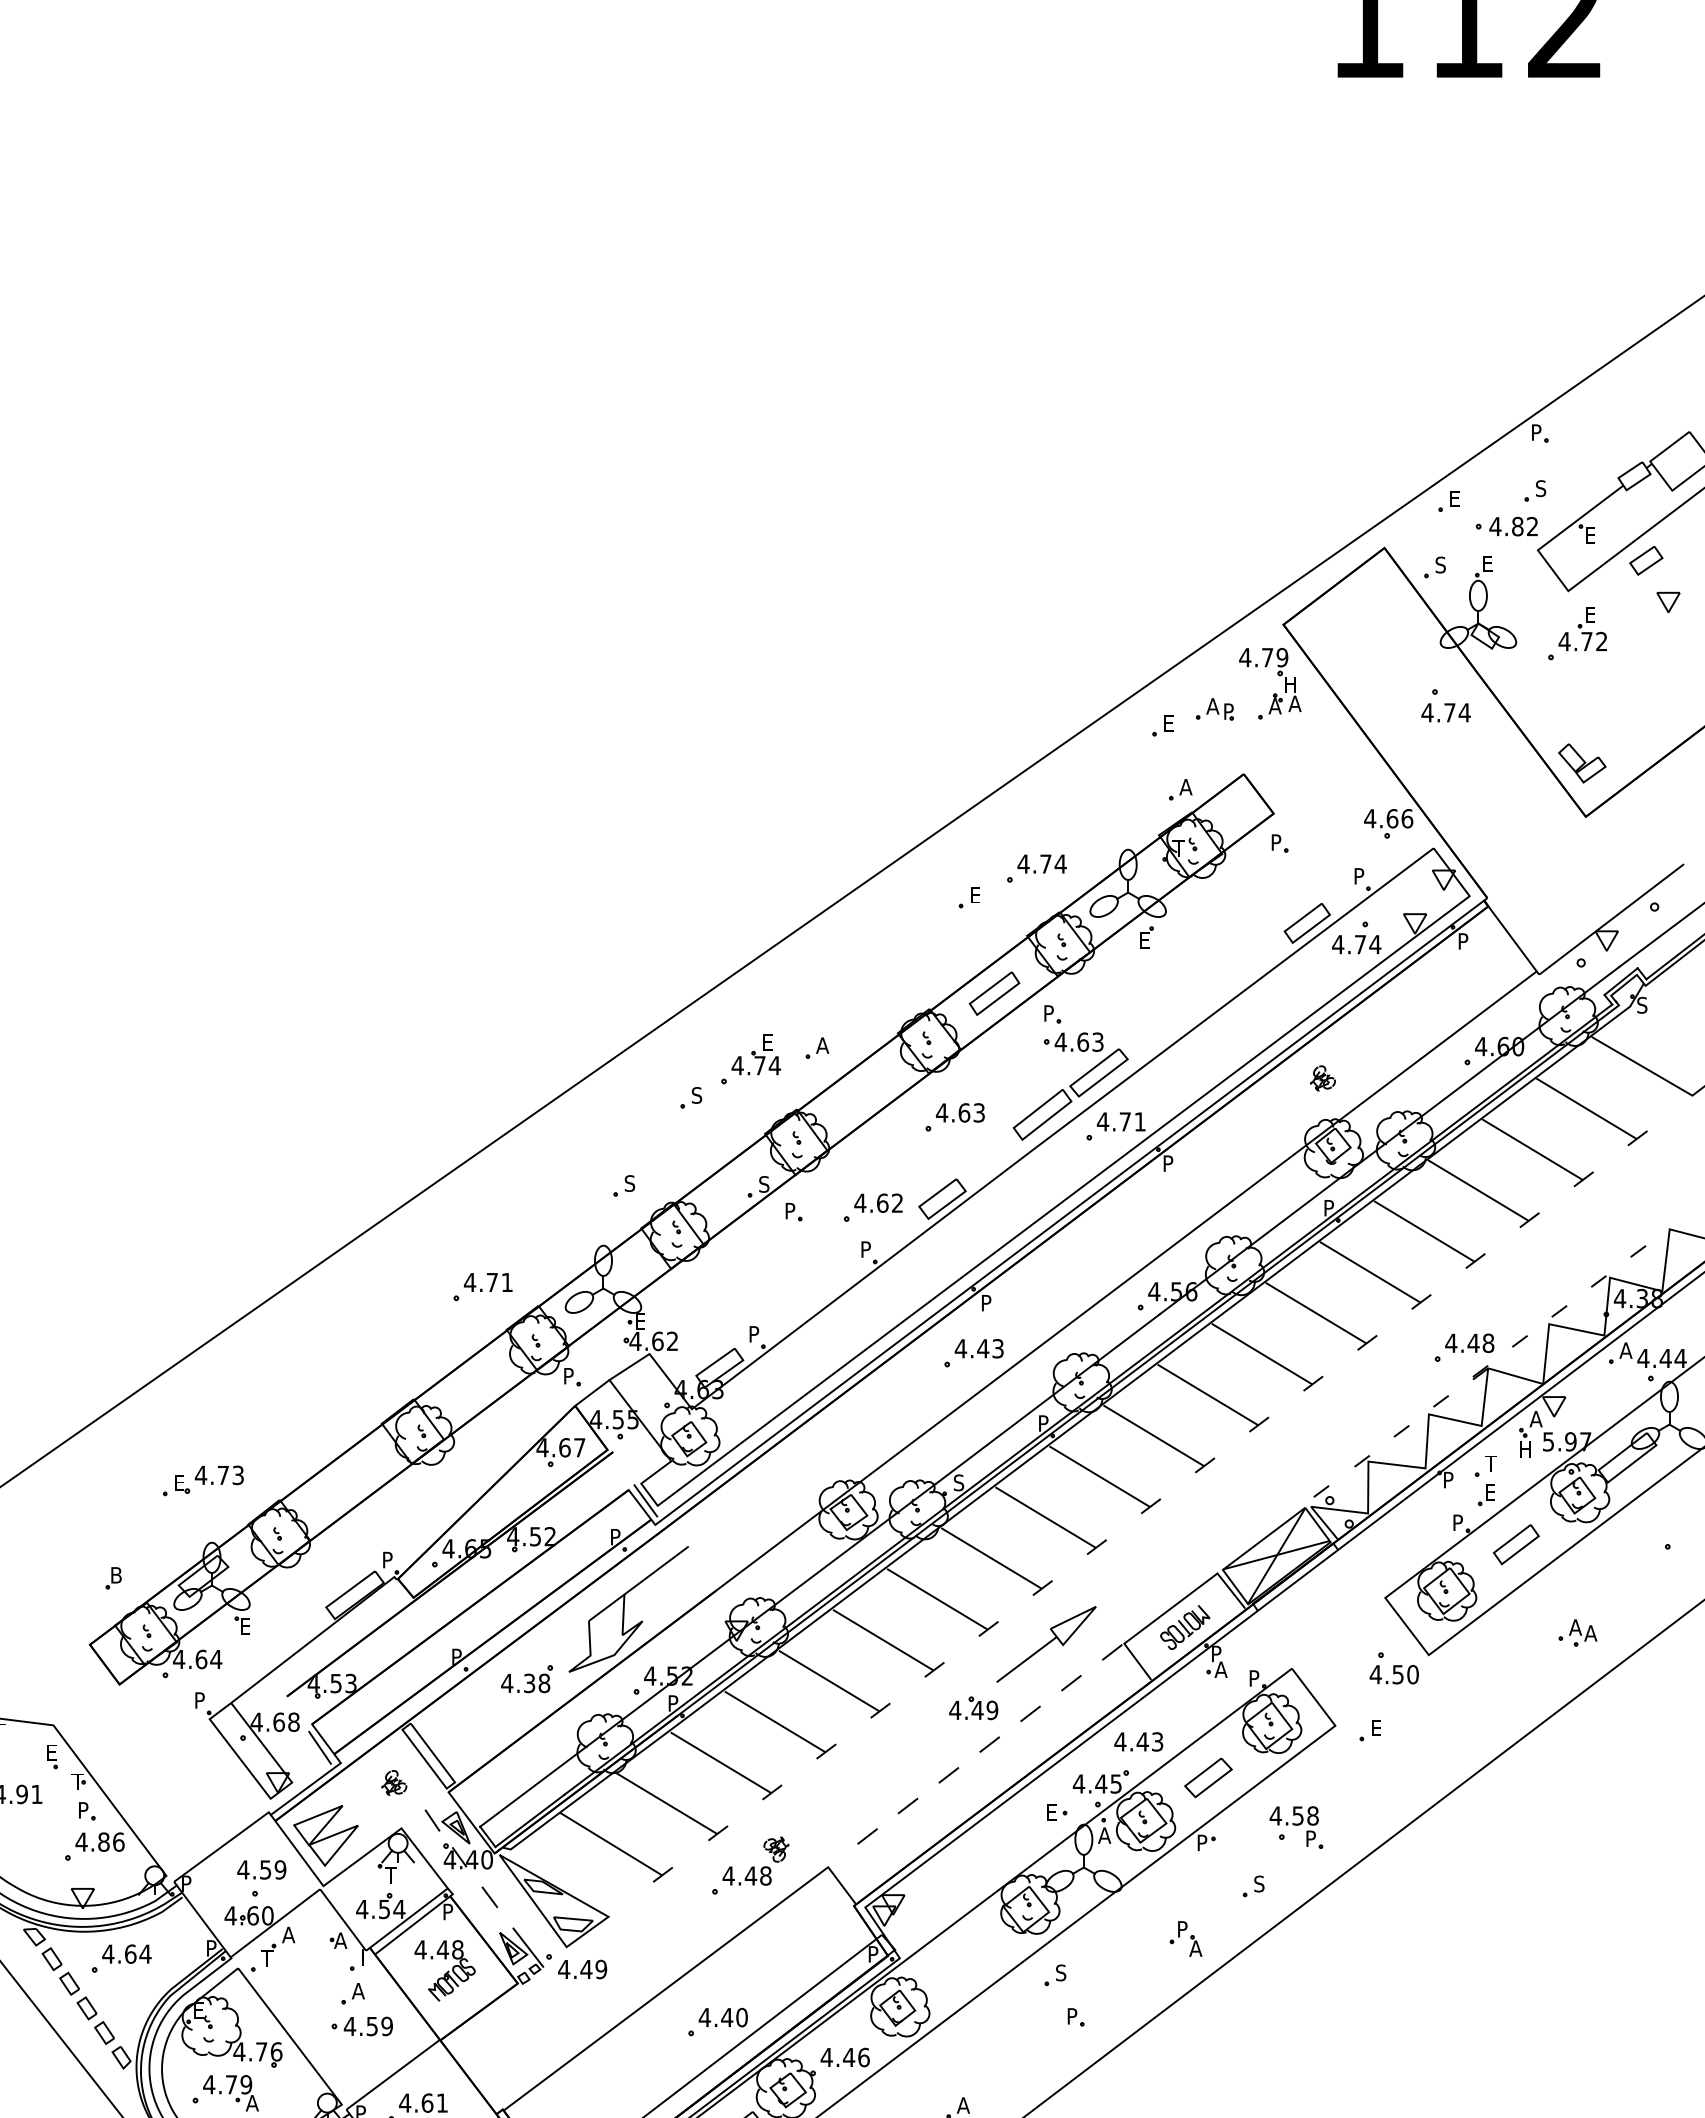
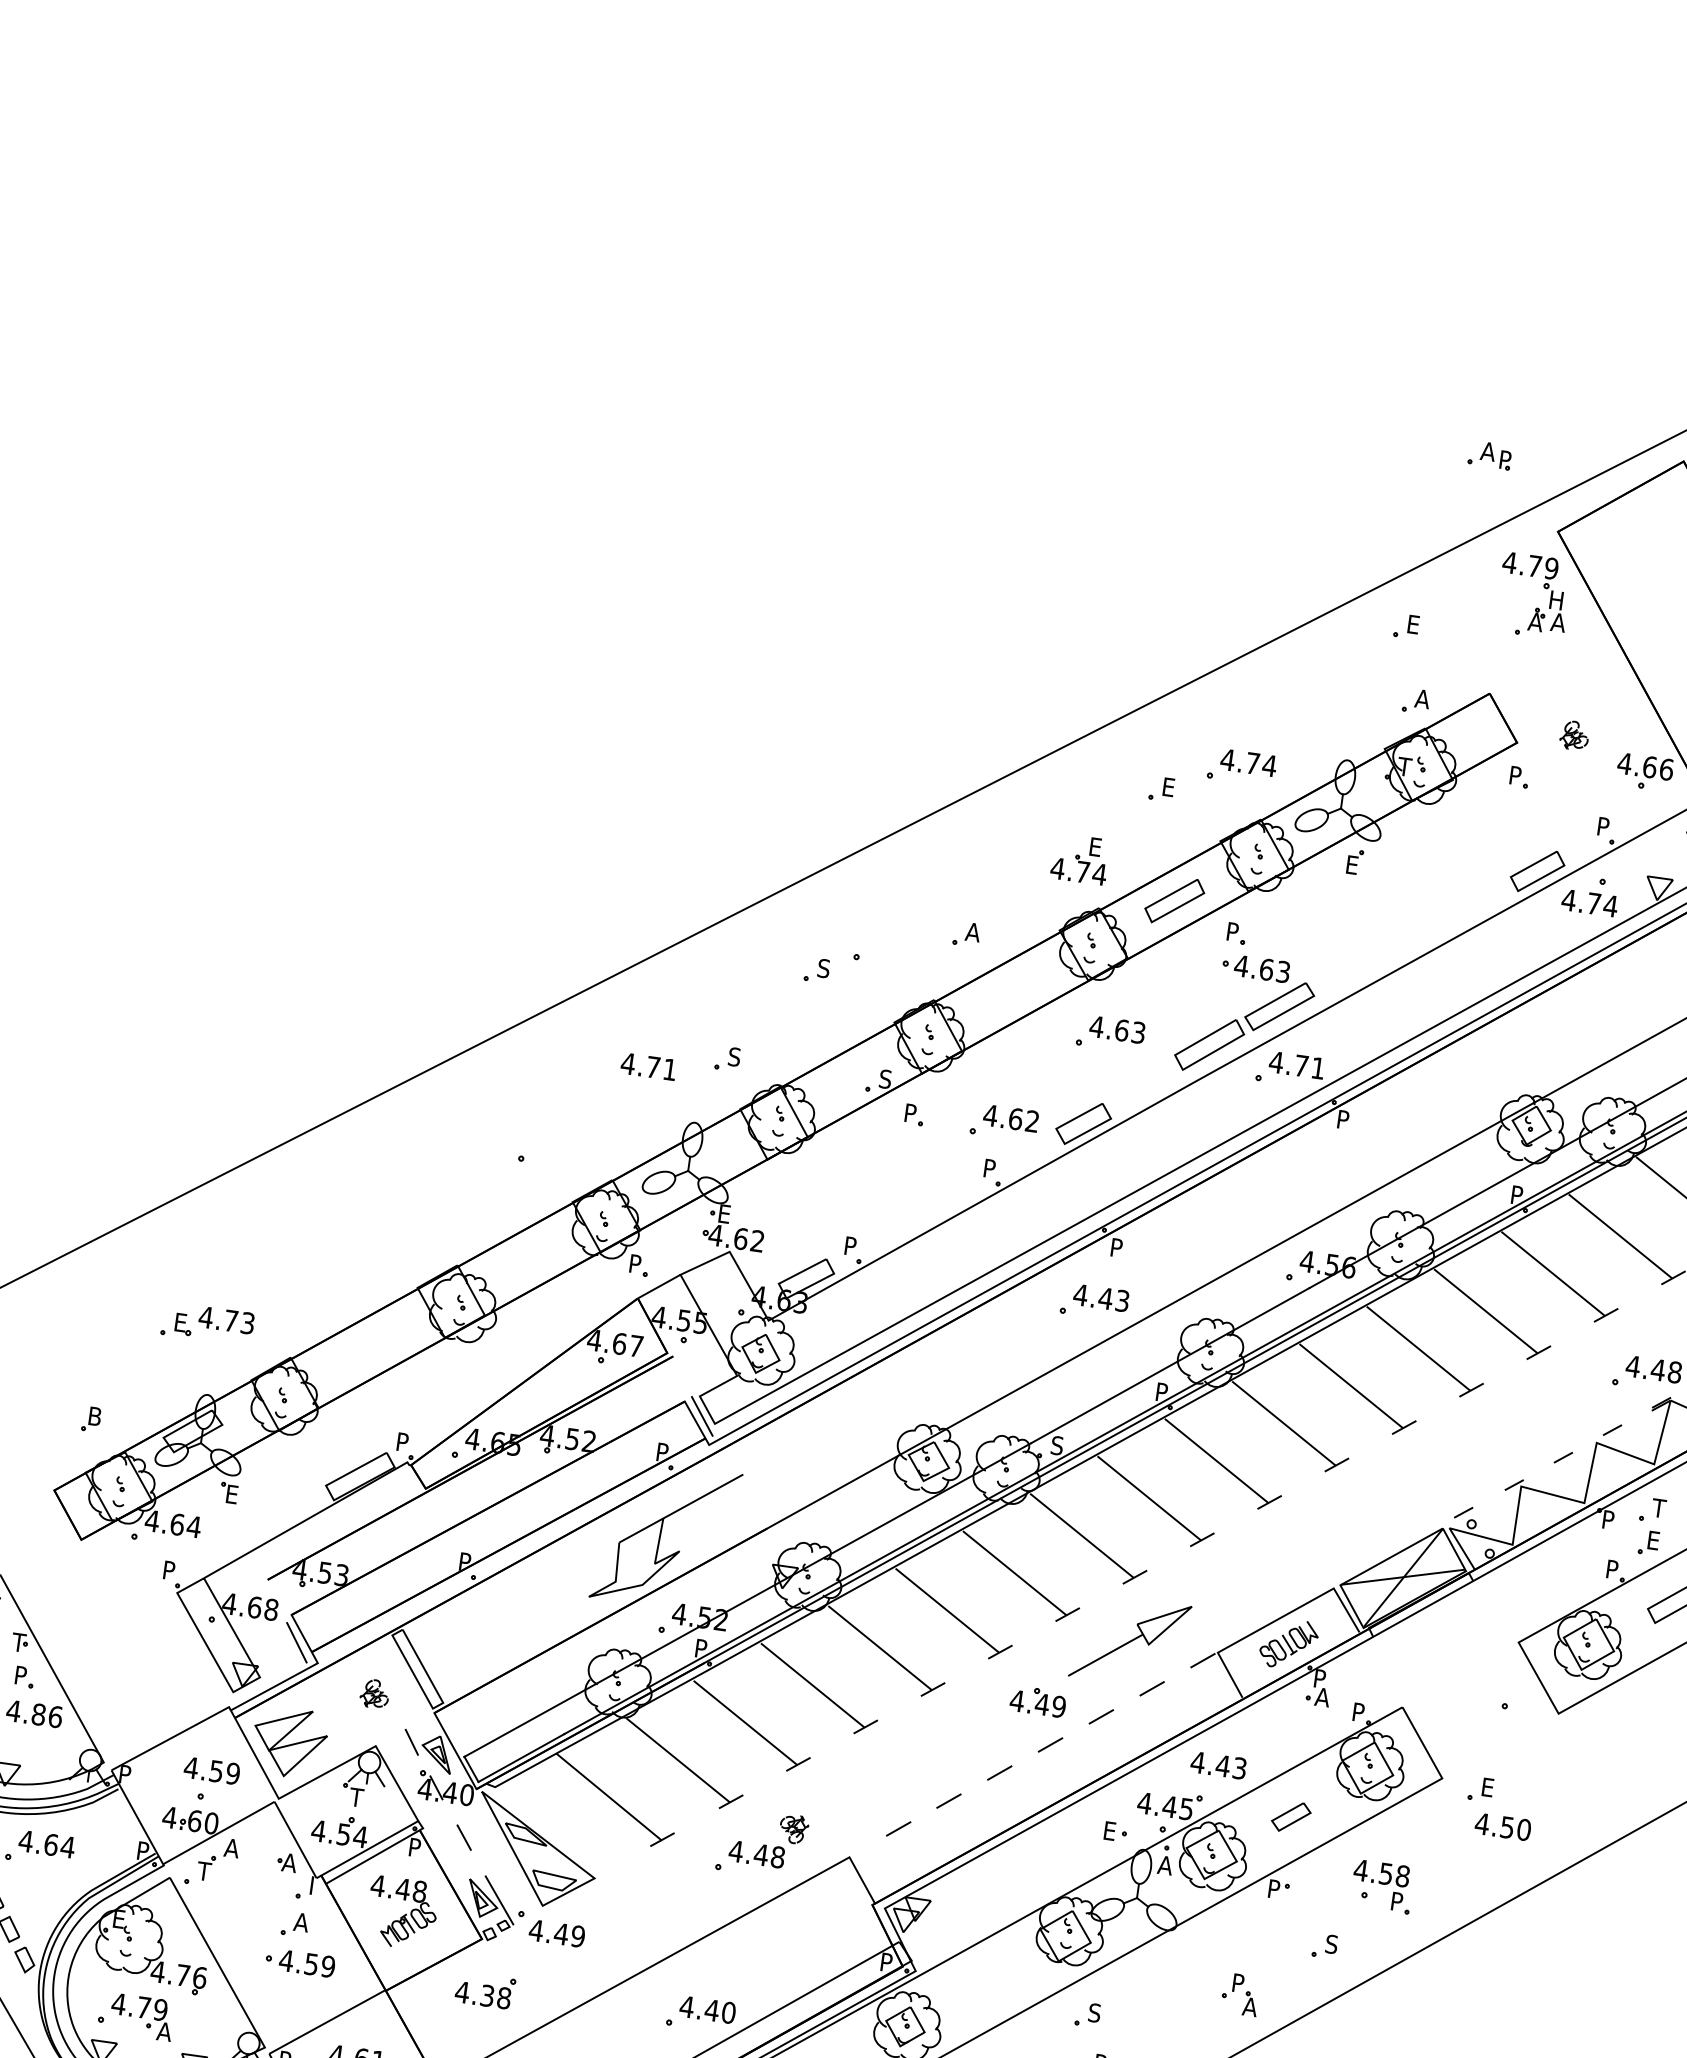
part: (1214, 709) -> (1489, 455), moved
part: (755, 1054) -> (1079, 858), moved
part: (1322, 1078) -> (1574, 735), moved
text: (487, 1282) -> (647, 1066), moved
text: (1393, 1674) -> (1502, 1826), moved
part: (526, 1679) -> (484, 1991), moved
part: (1208, 1777) -> (1291, 1816), size x0.7

